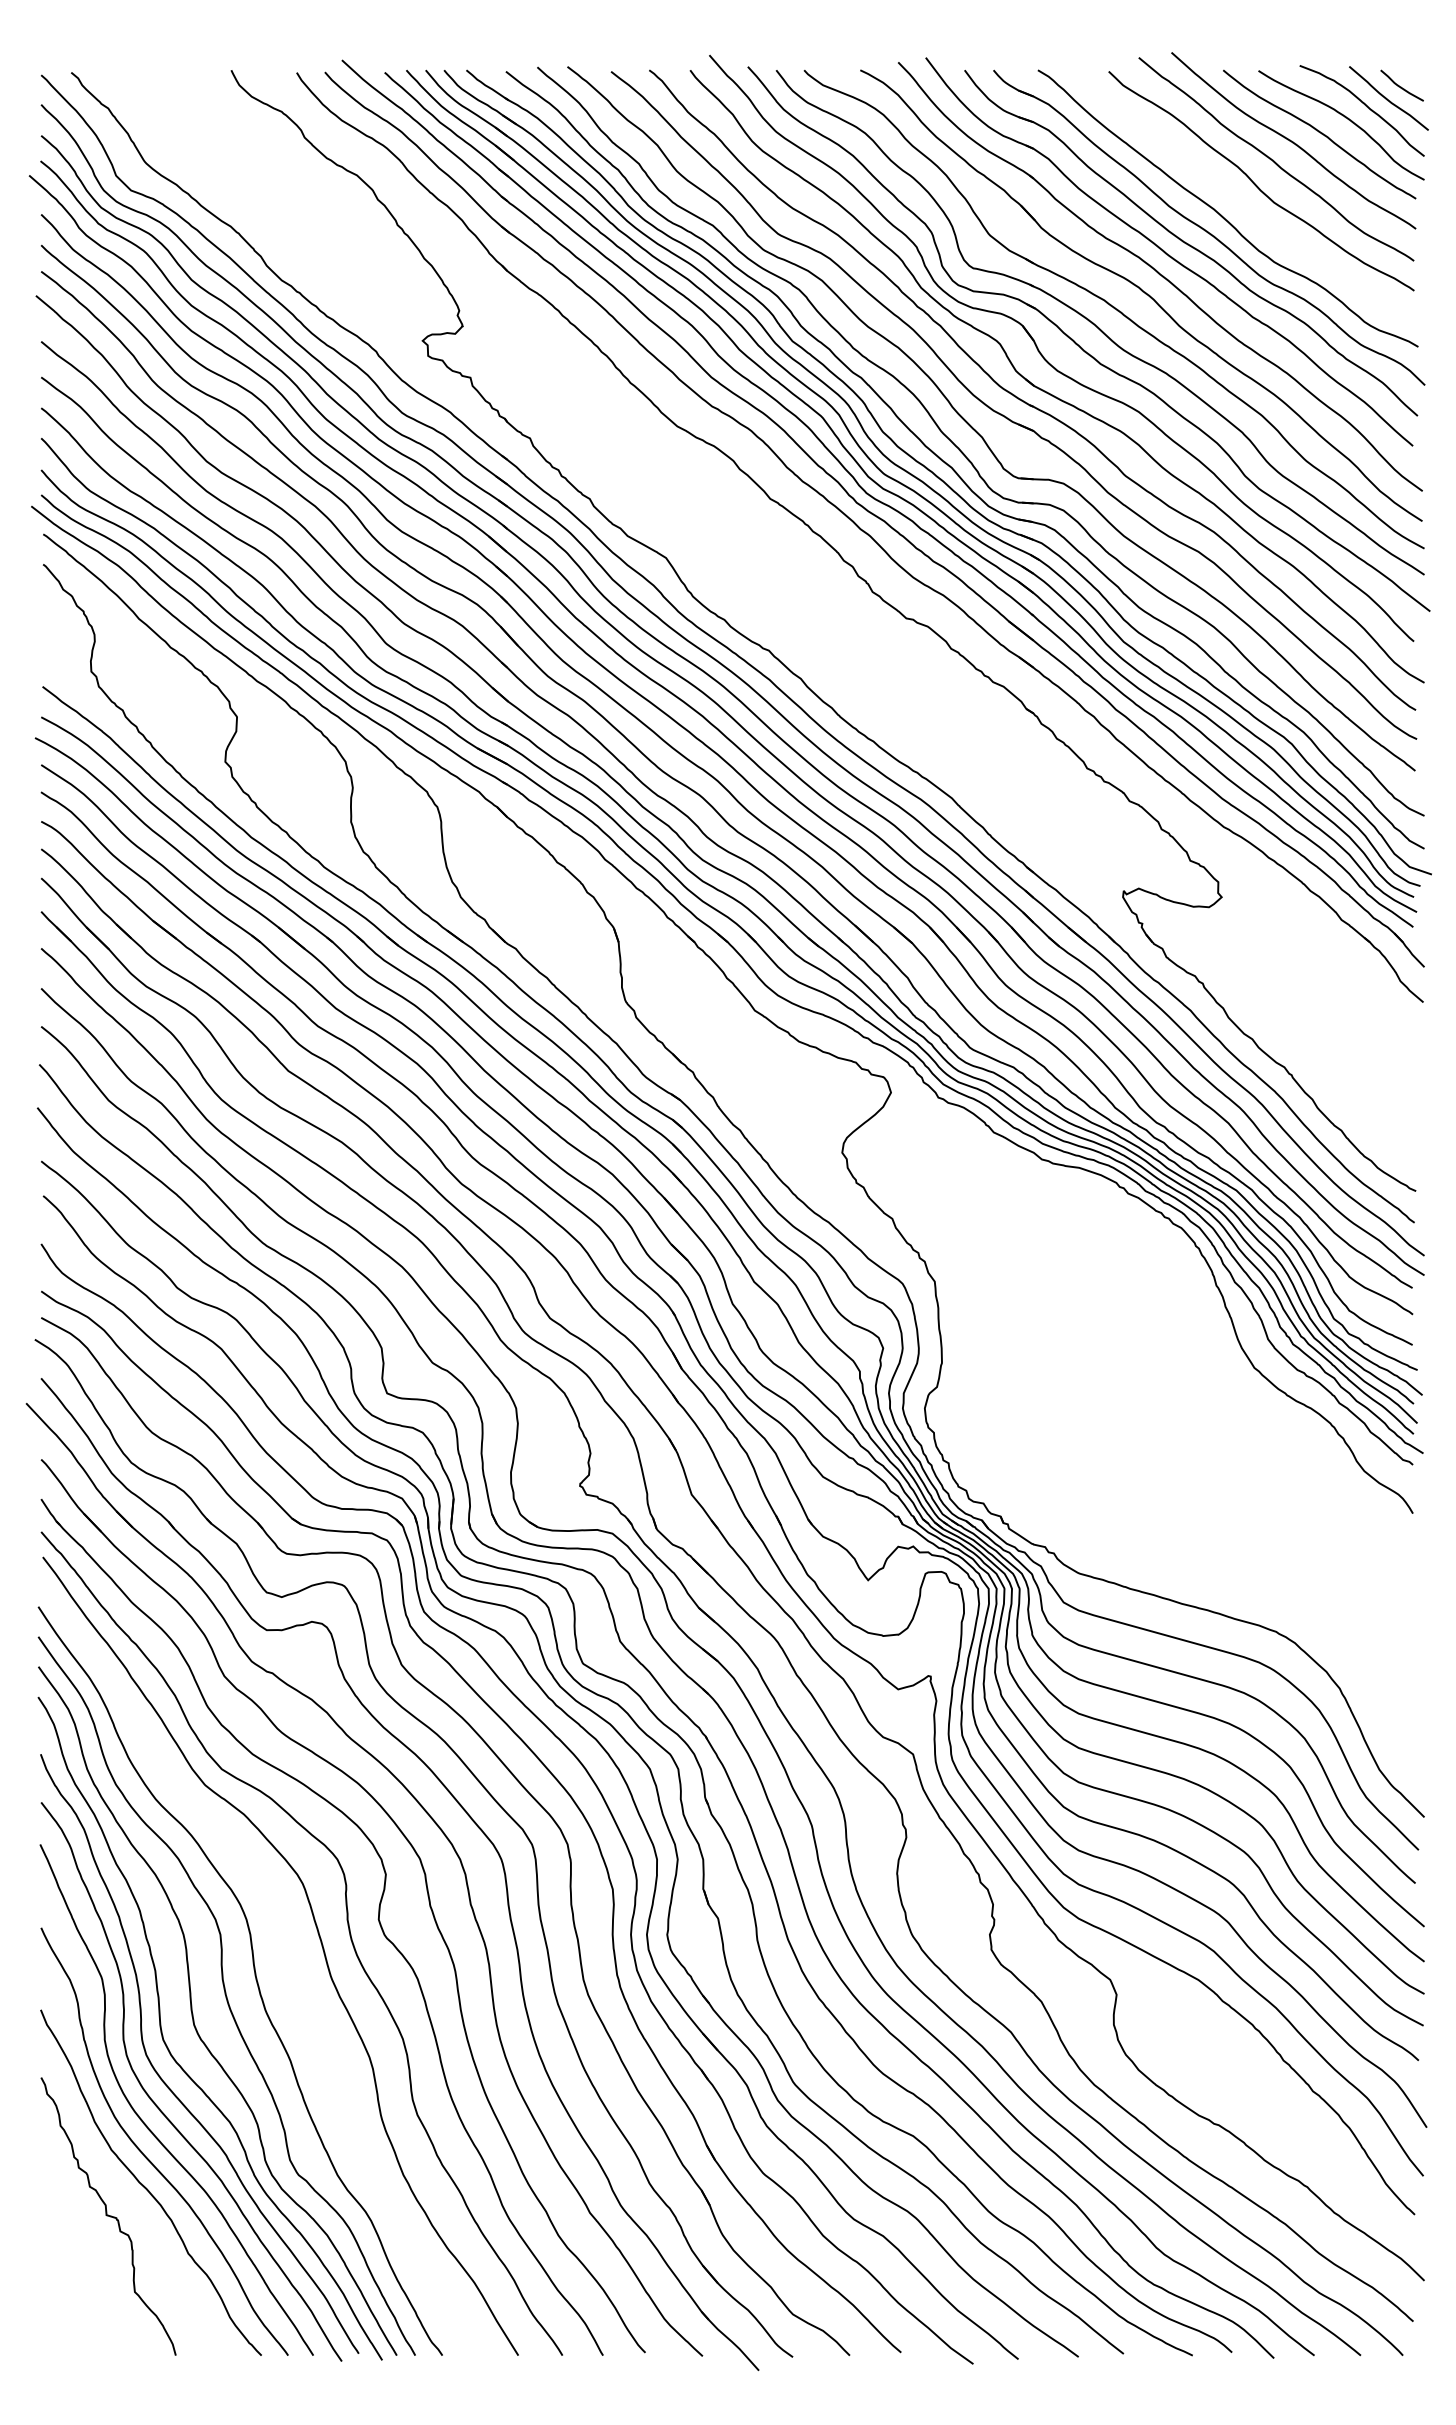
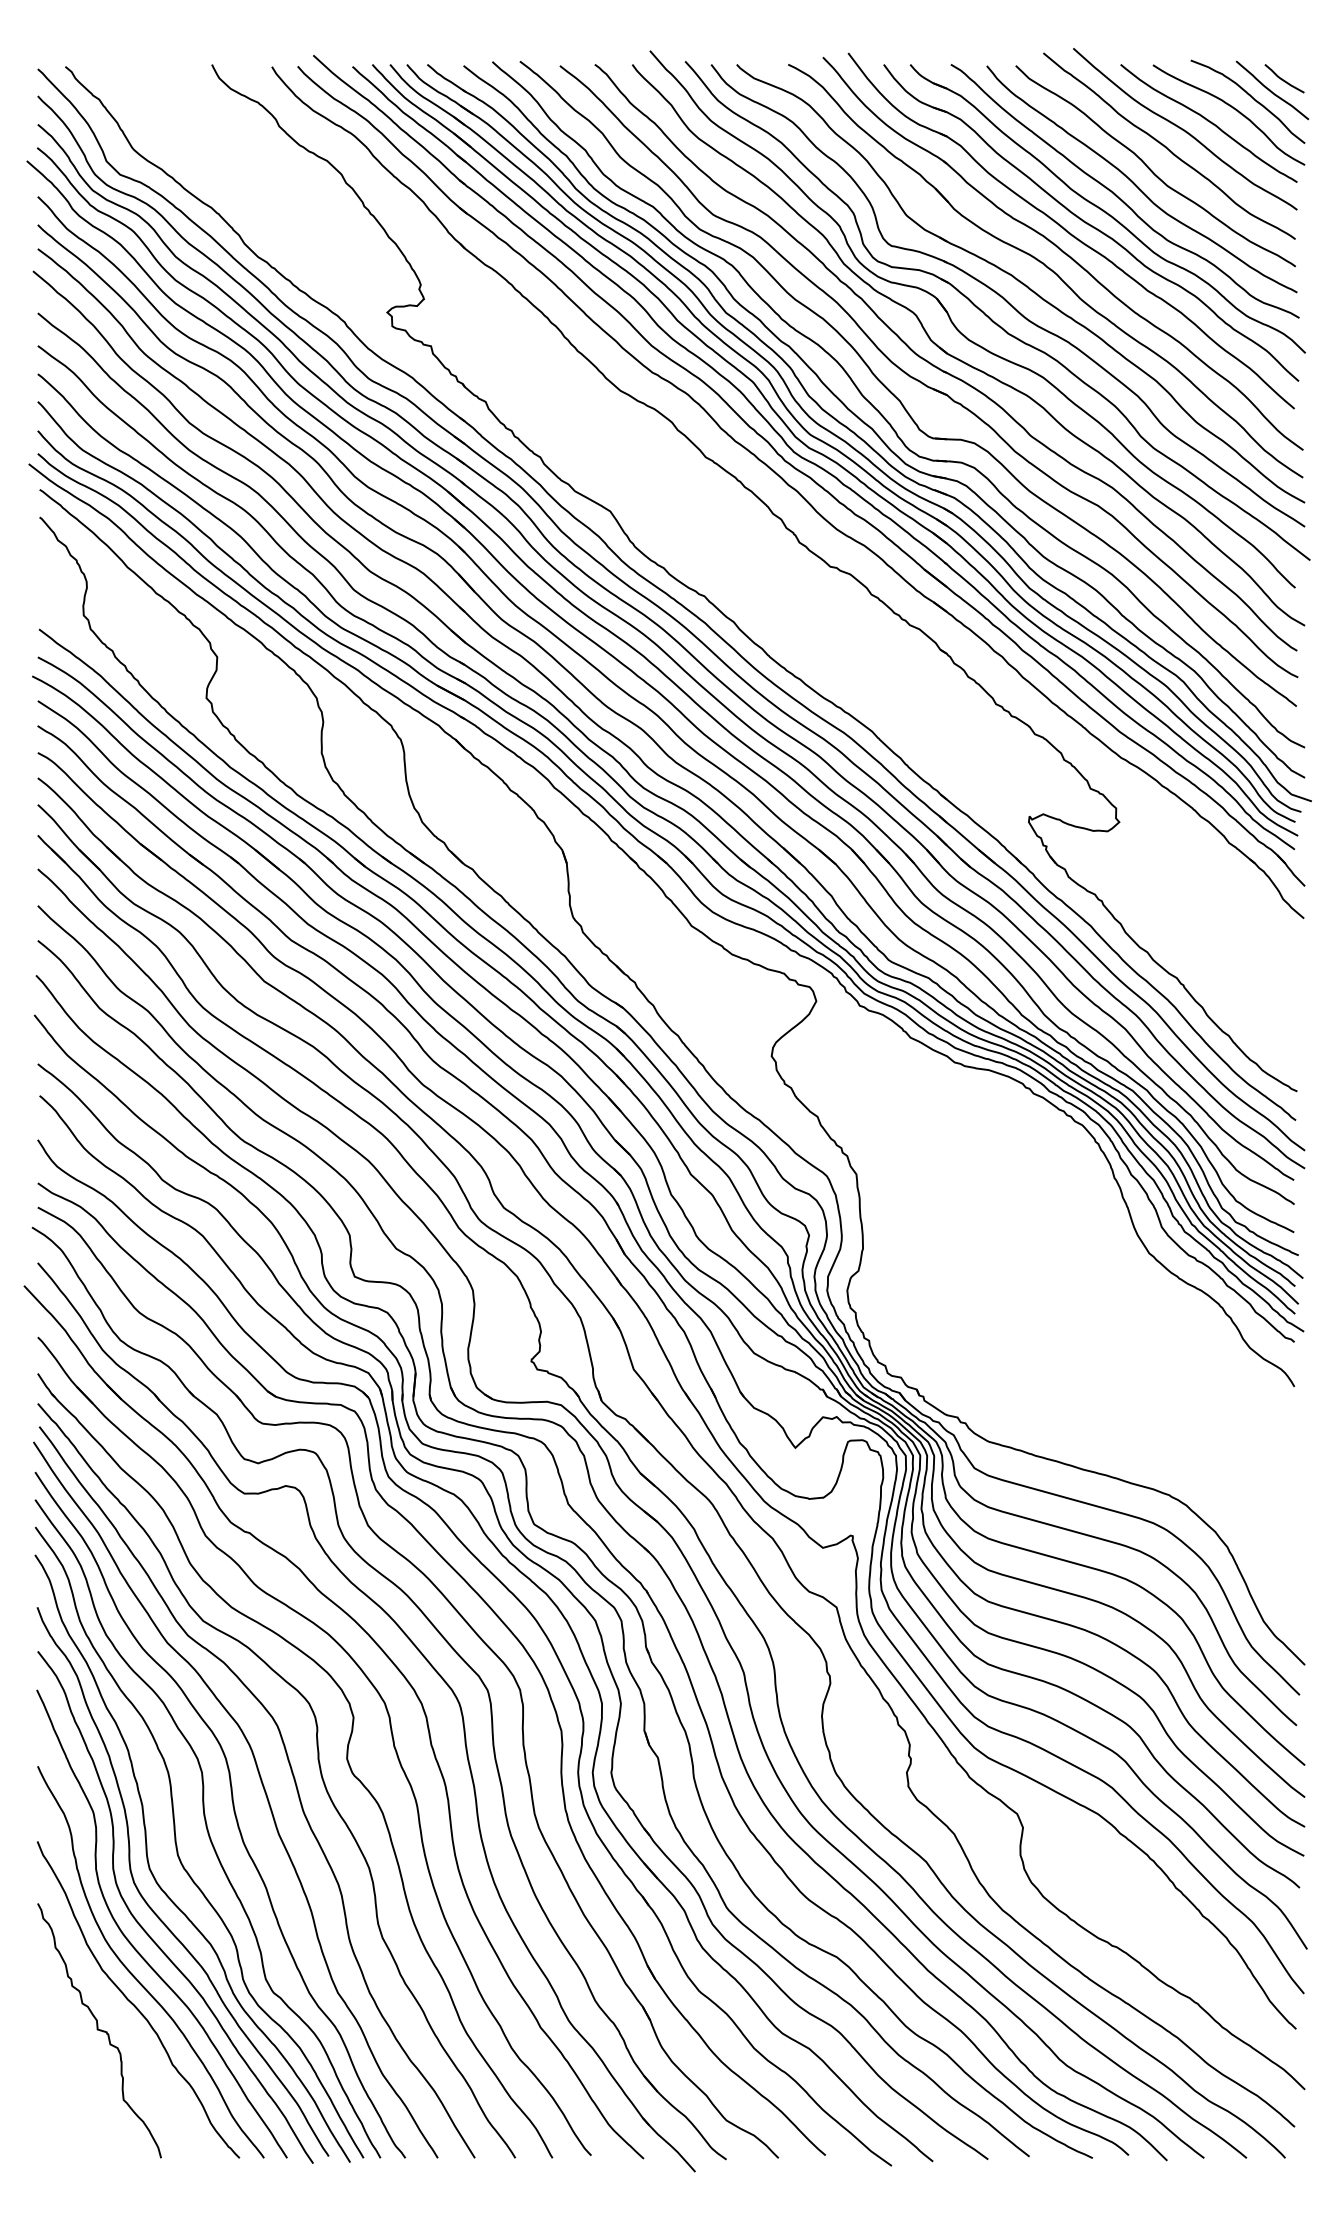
curve: (1240, 201) -> (1136, 184), added
curve: (287, 1953) -> (263, 1789), added

